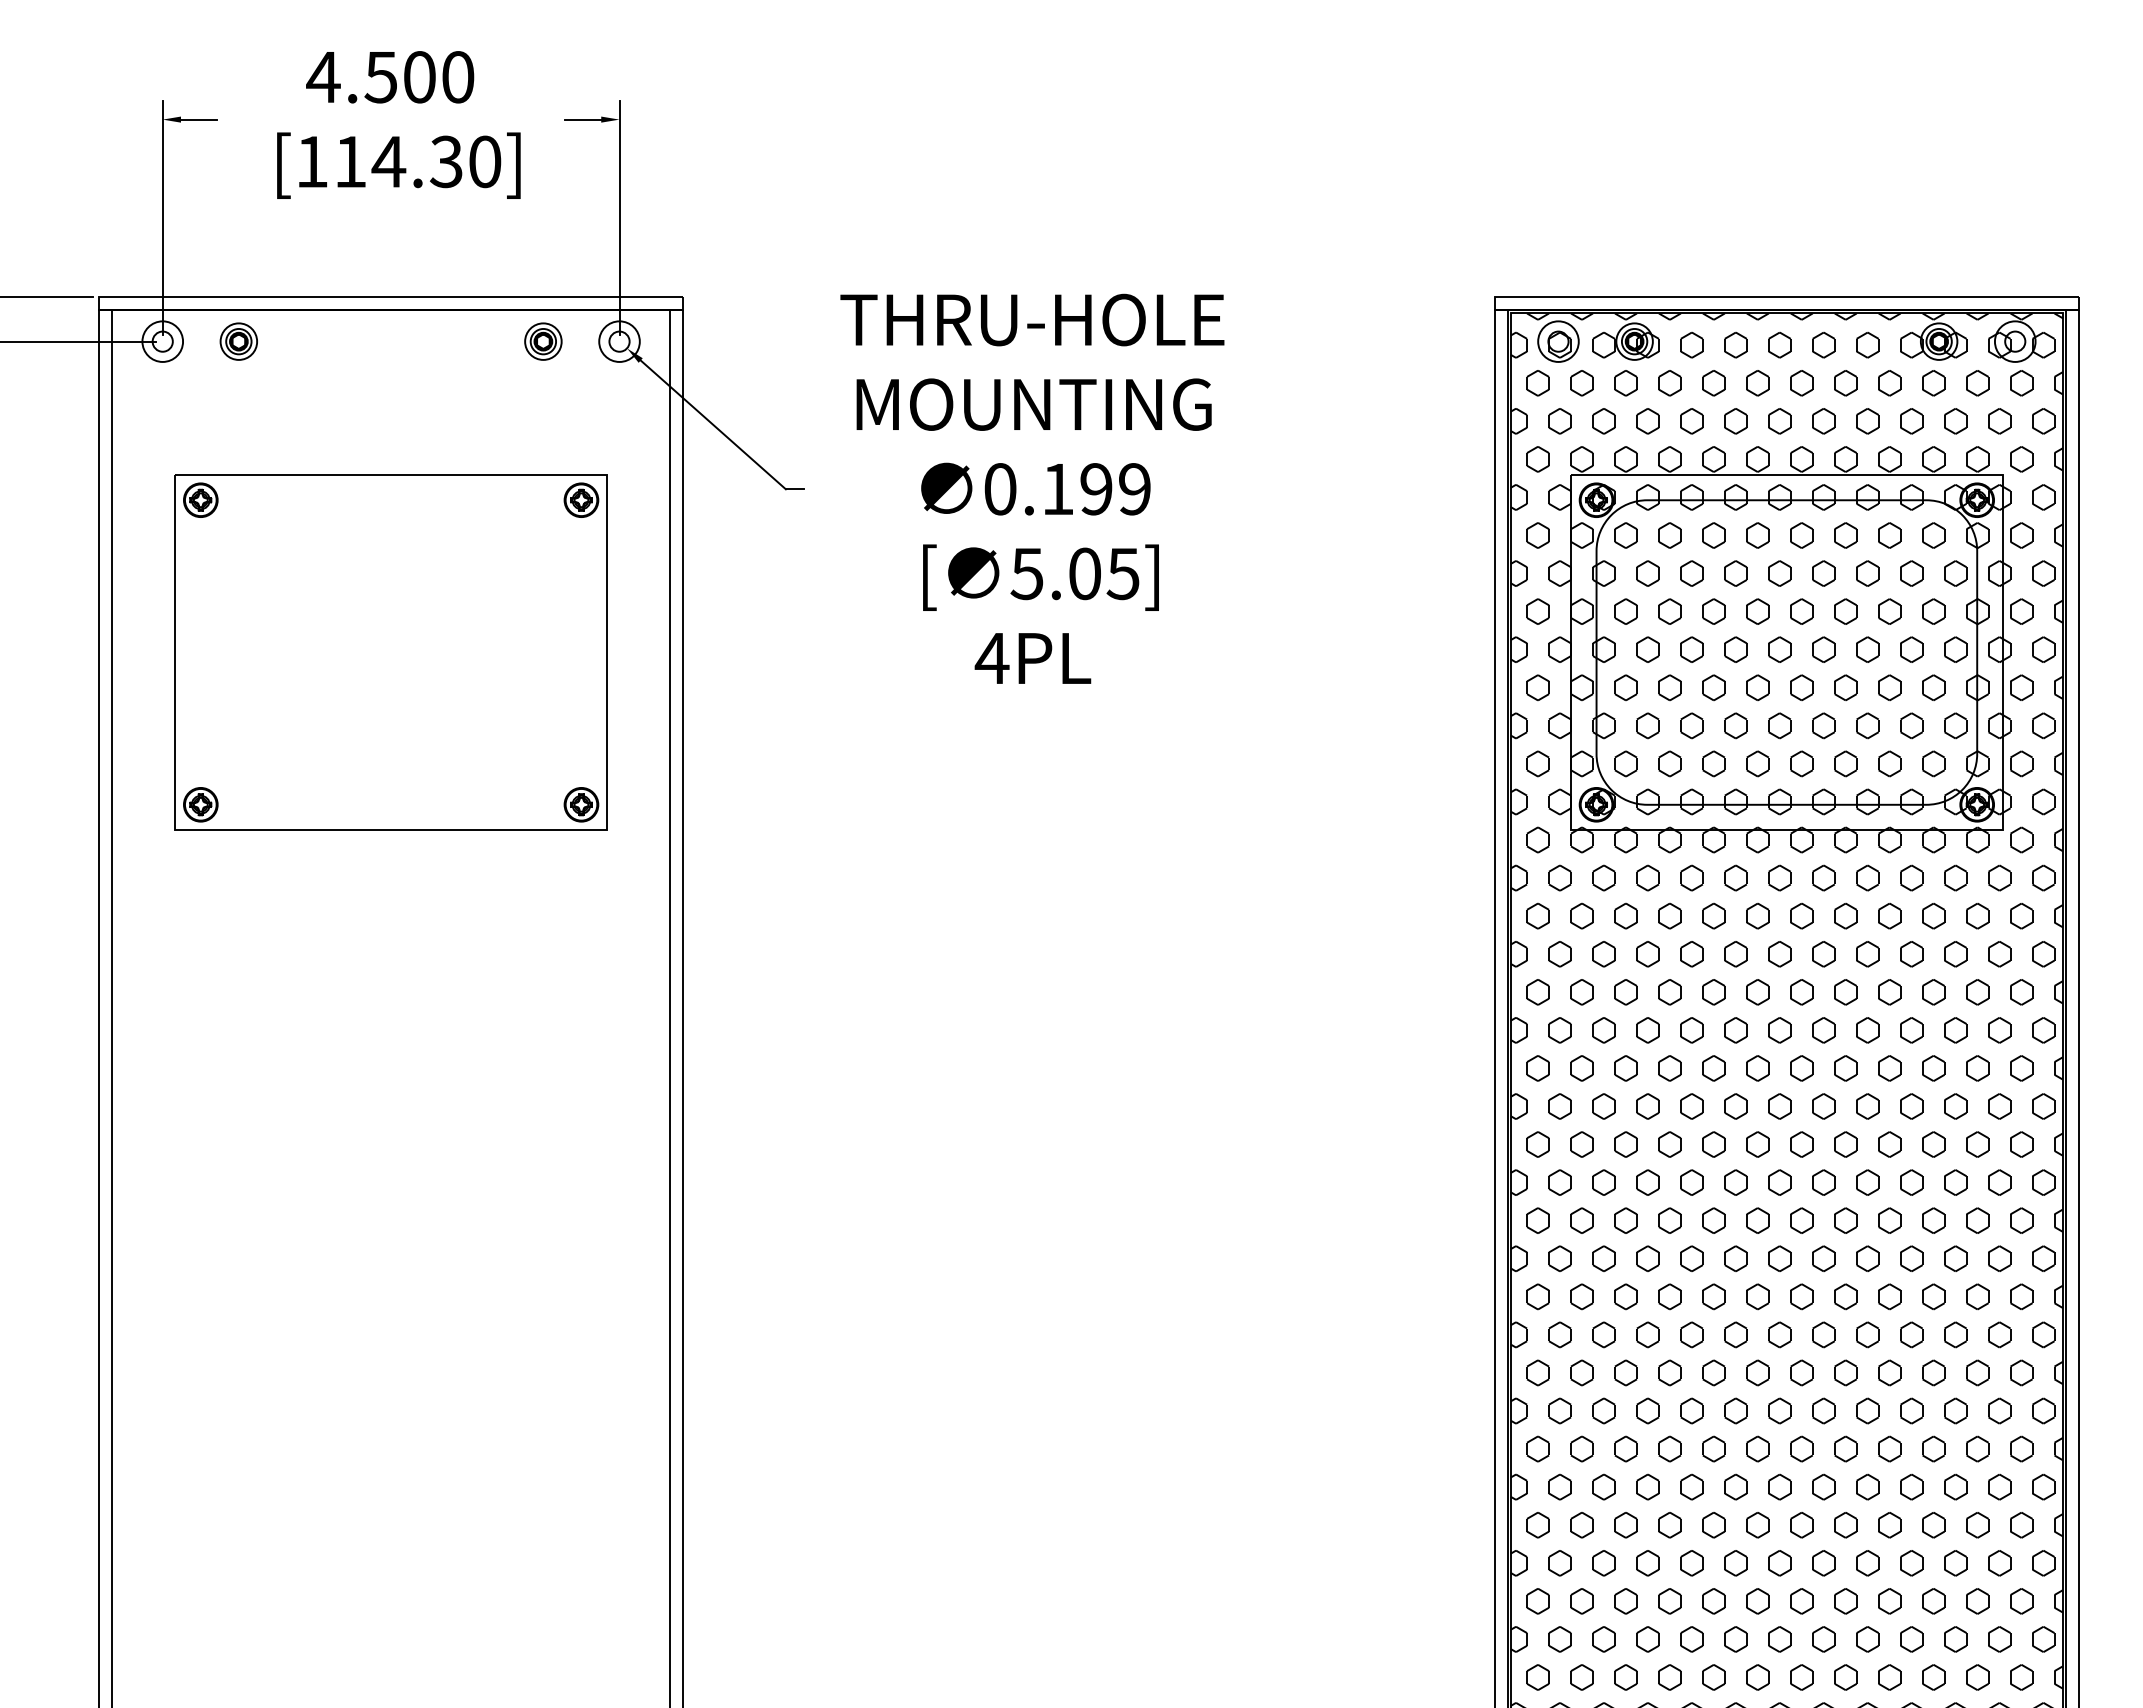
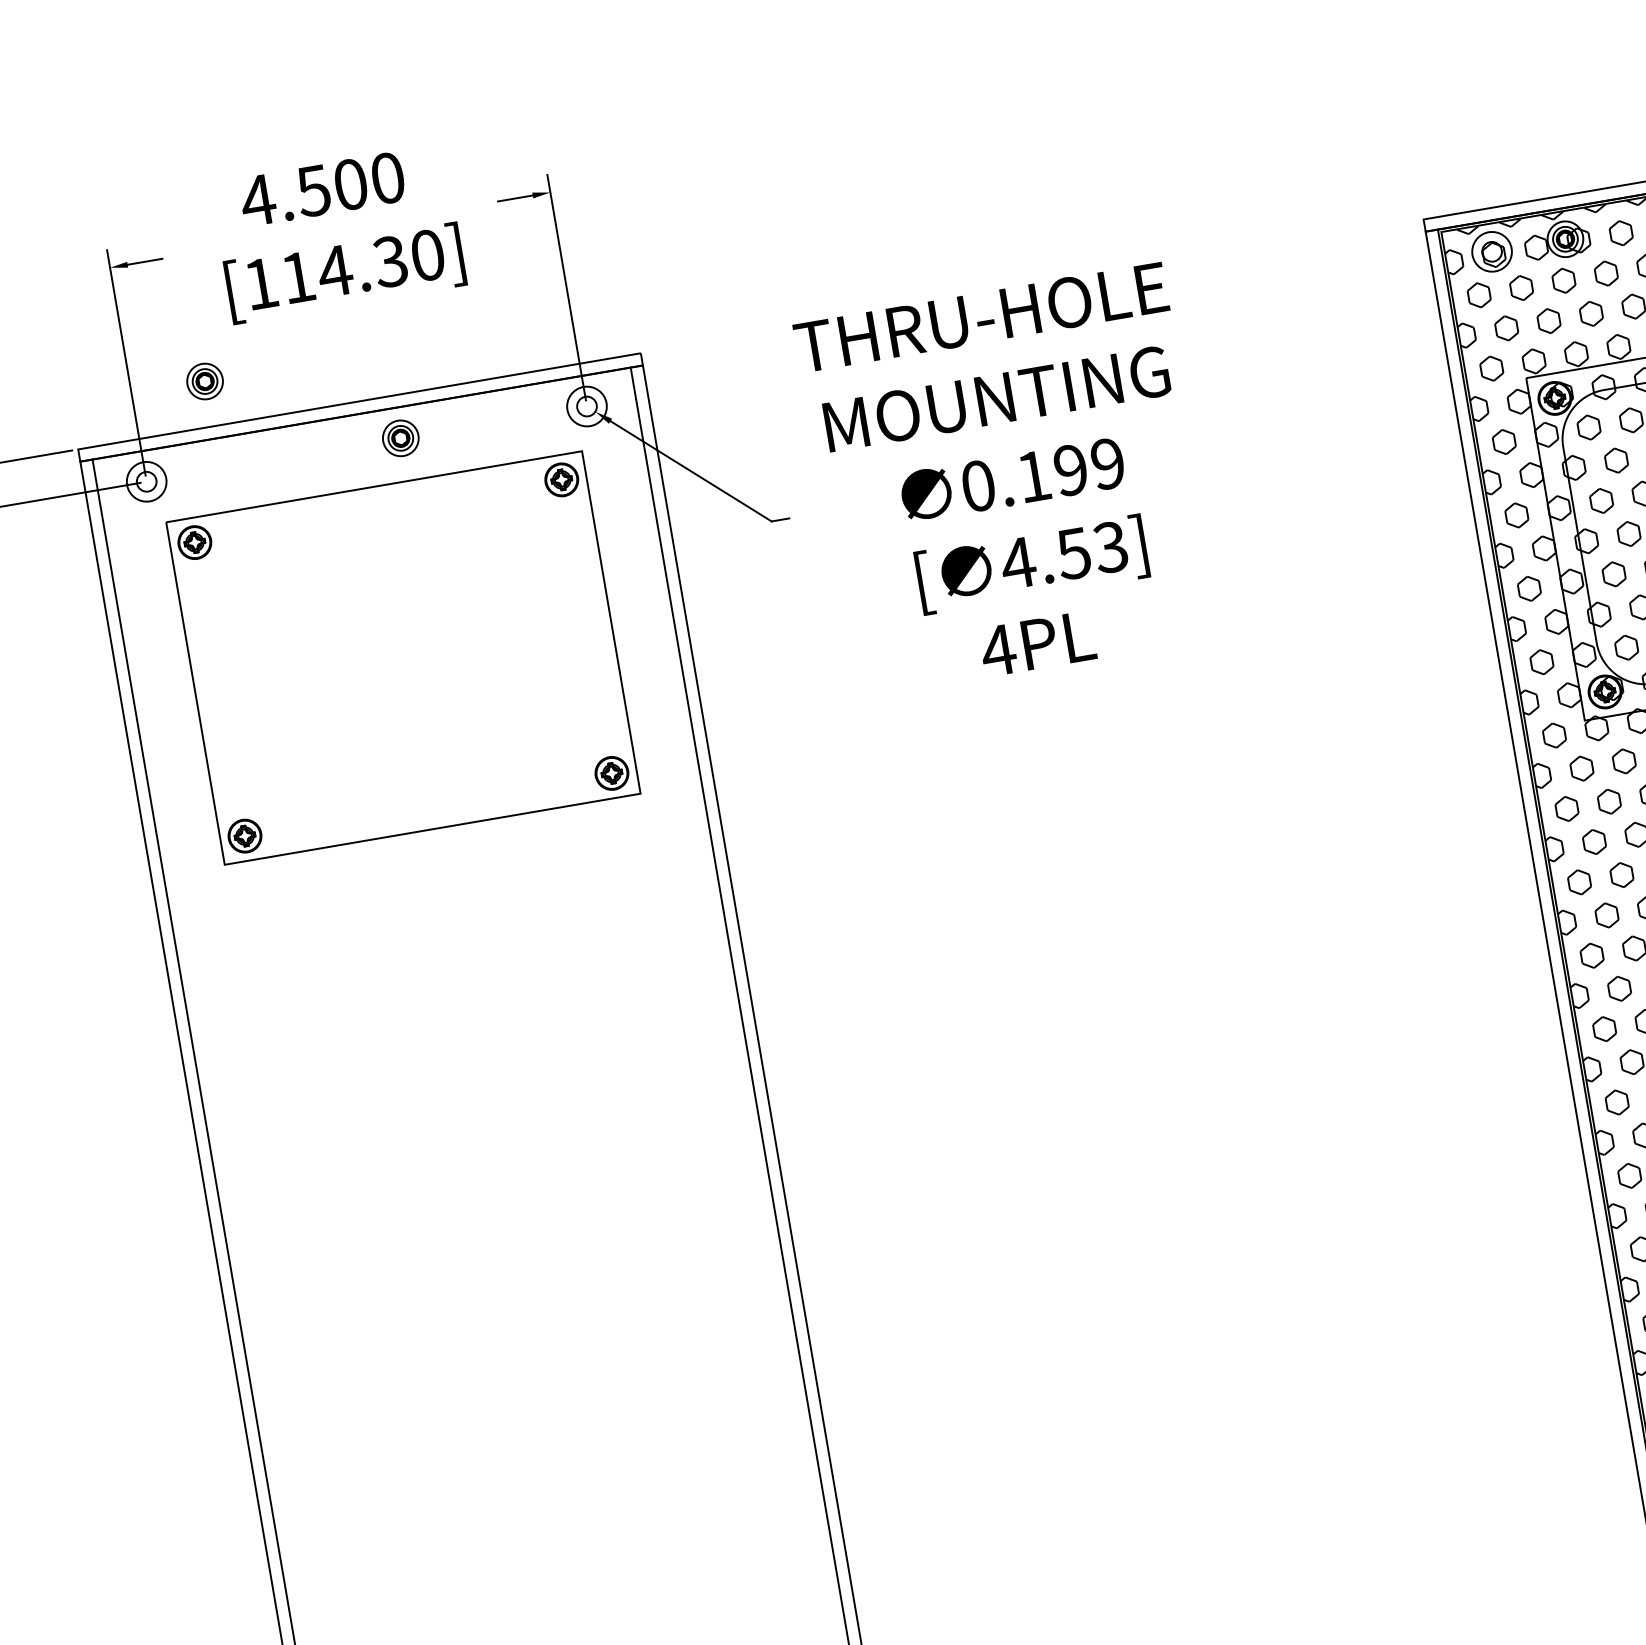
part: (238, 341) -> (204, 381), moved
part: (543, 341) -> (400, 438), moved
text: (1074, 573) -> (1063, 555), 5.05] -> 4.53]
part: (390, 652) -> (402, 658), moved

